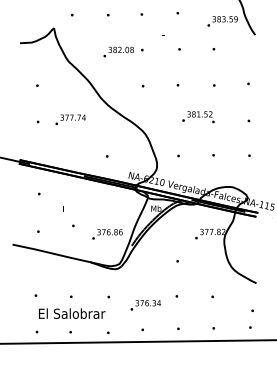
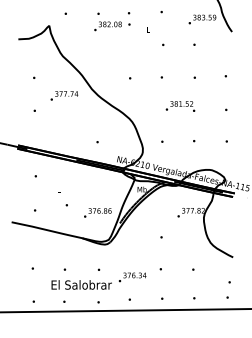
text: (123, 52) -> (112, 26), moved
text: (70, 119) -> (64, 95), moved
text: (71, 313) -> (81, 284), moved

